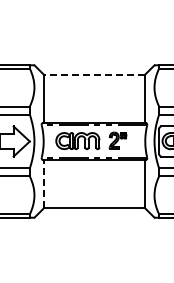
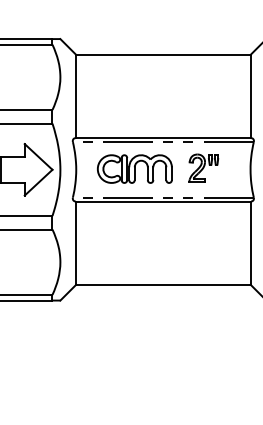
line: (94, 74) -> (163, 54), dashed -> solid
line: (43, 183) -> (75, 241), dashed -> solid

